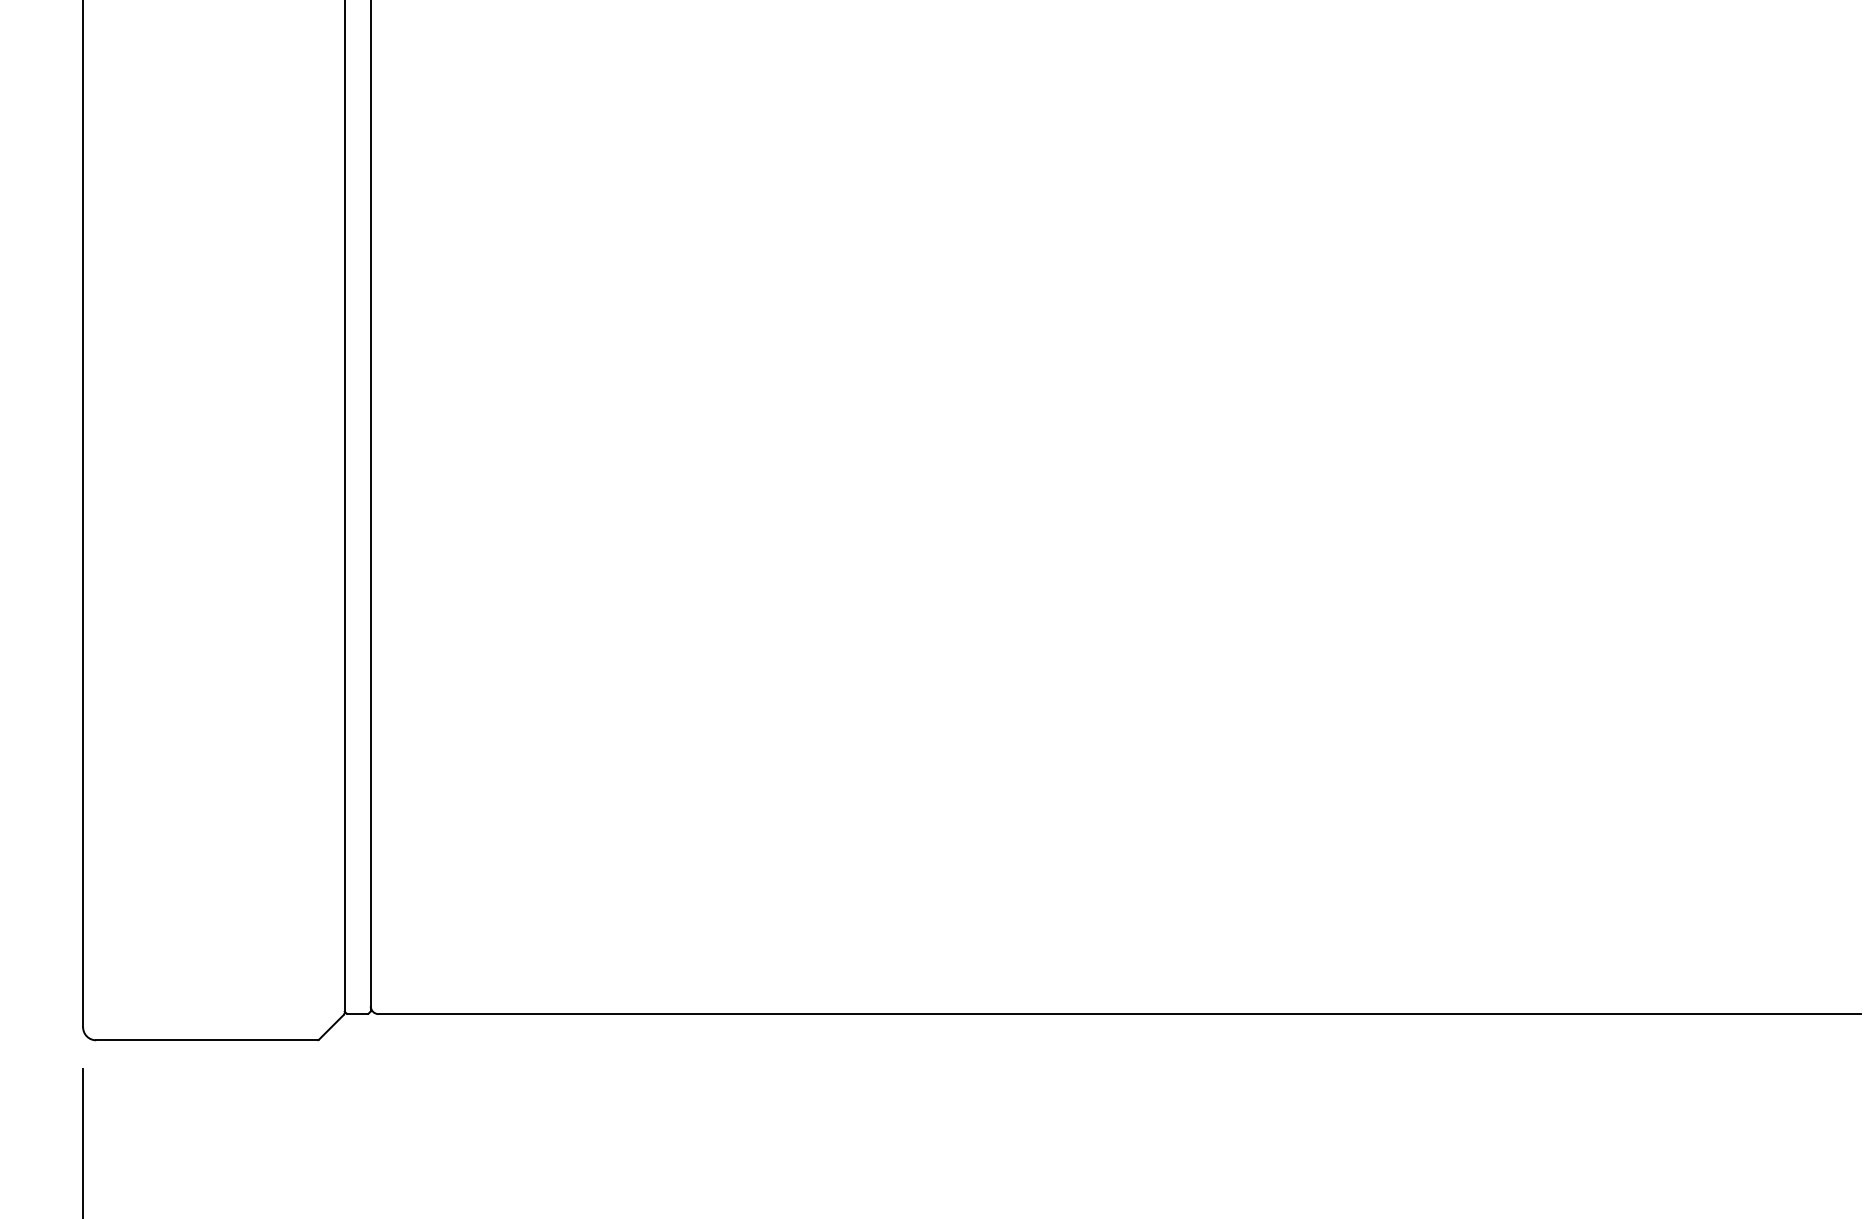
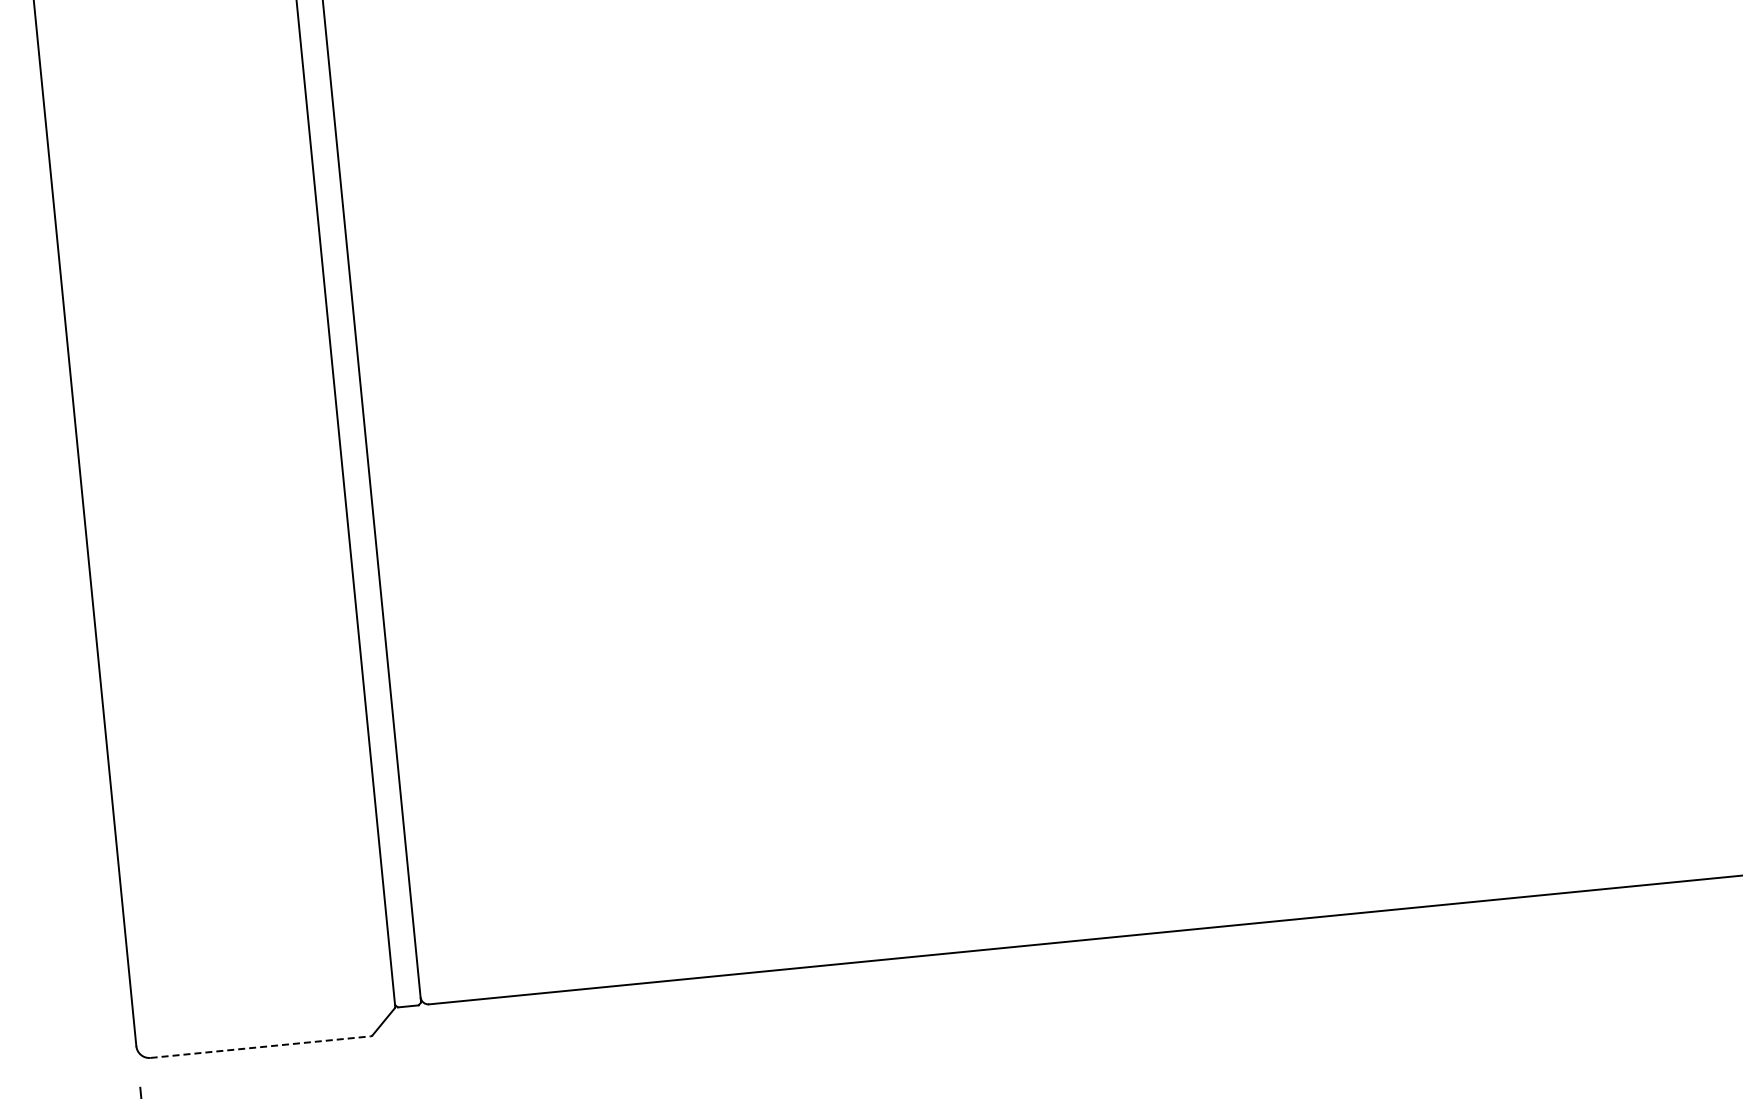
line: (206, 1040) -> (260, 1047), solid -> dashed

